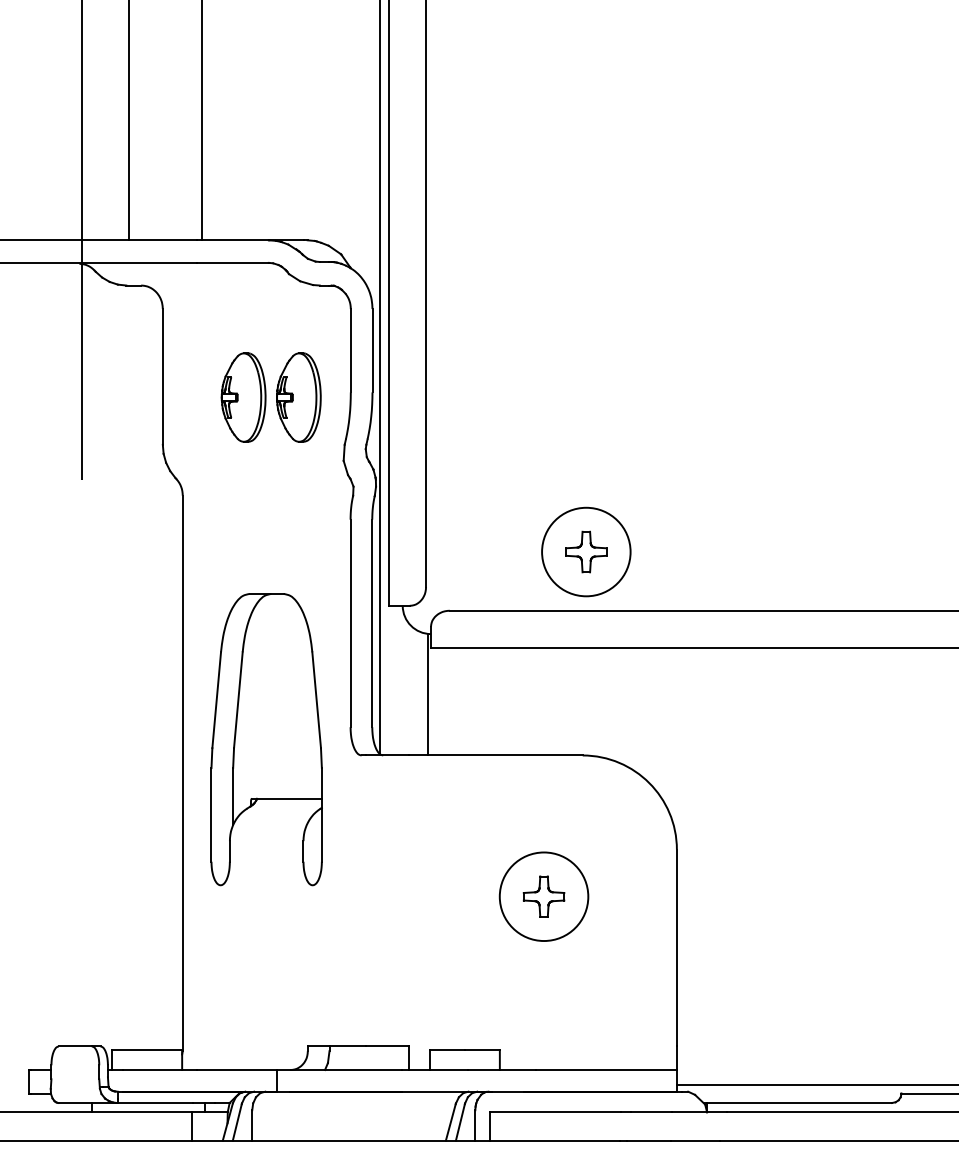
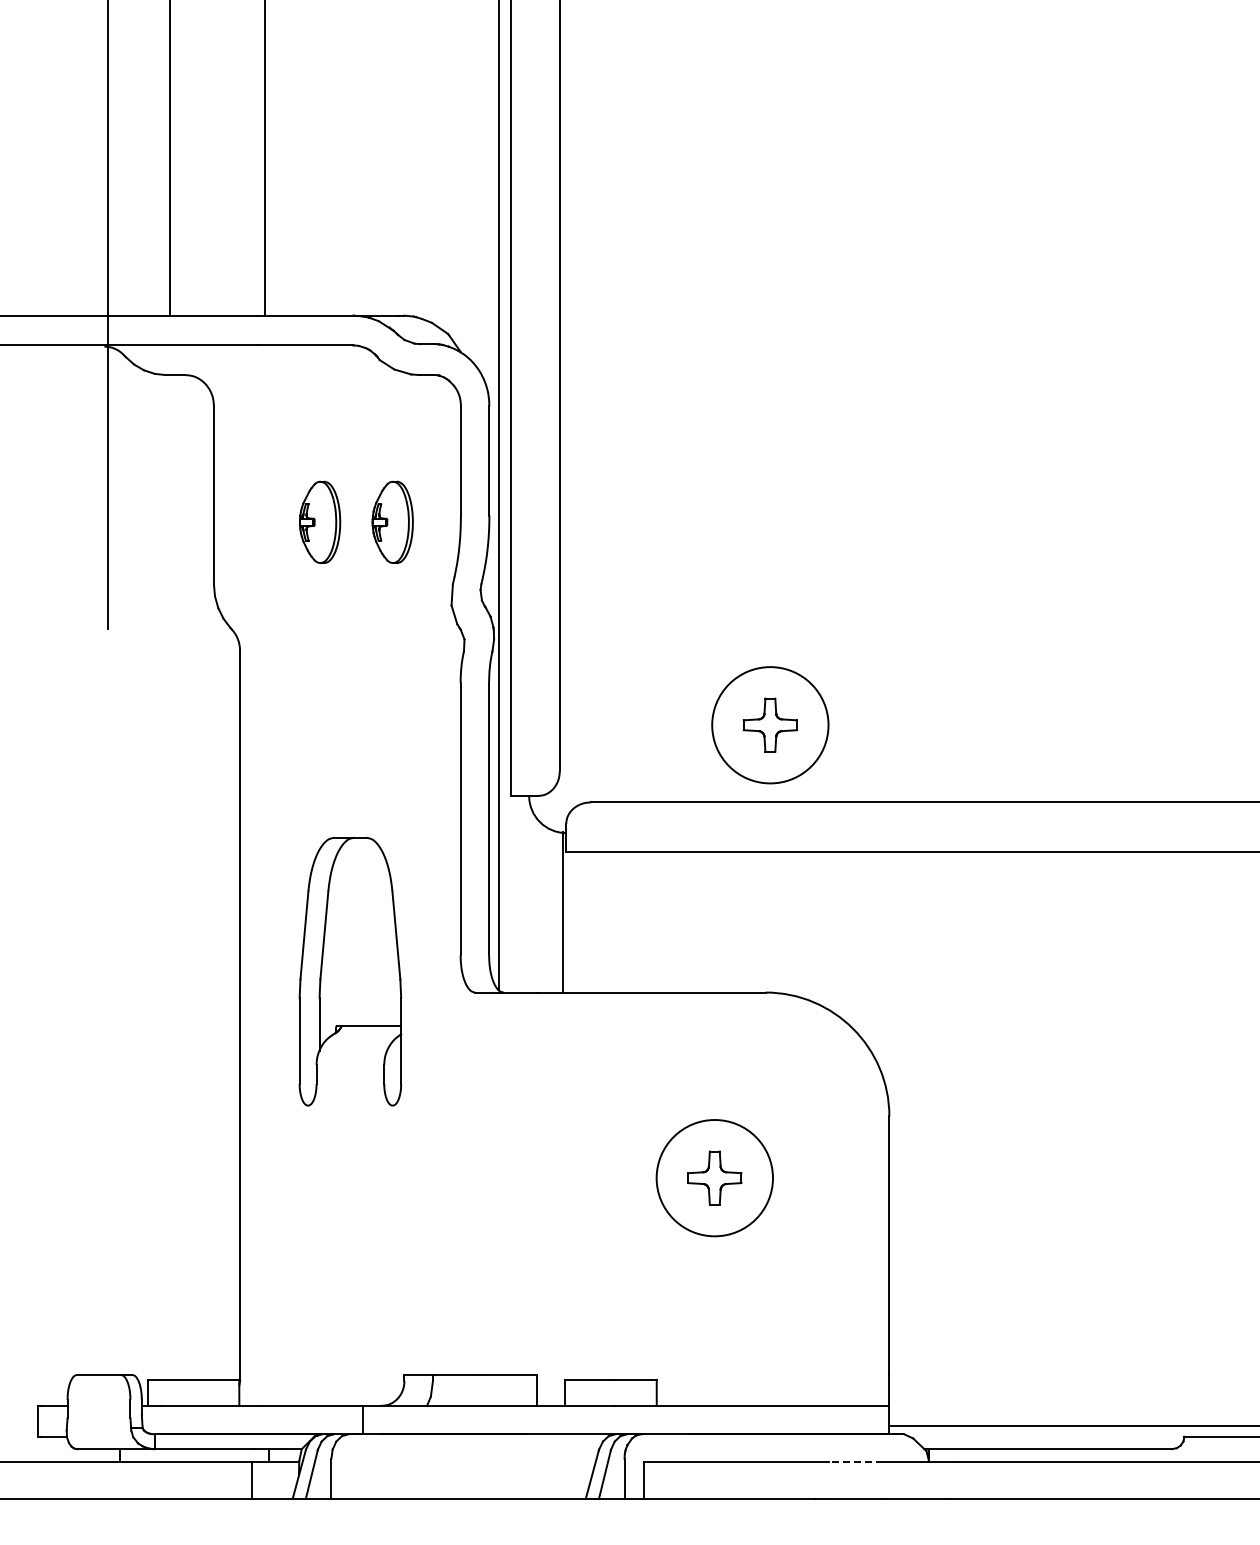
part: (243, 397) -> (319, 522), size x0.7
part: (298, 397) -> (392, 522), size x0.7
part: (266, 739) -> (350, 971), size x0.7
line: (651, 1112) -> (855, 1461), solid -> dashed

